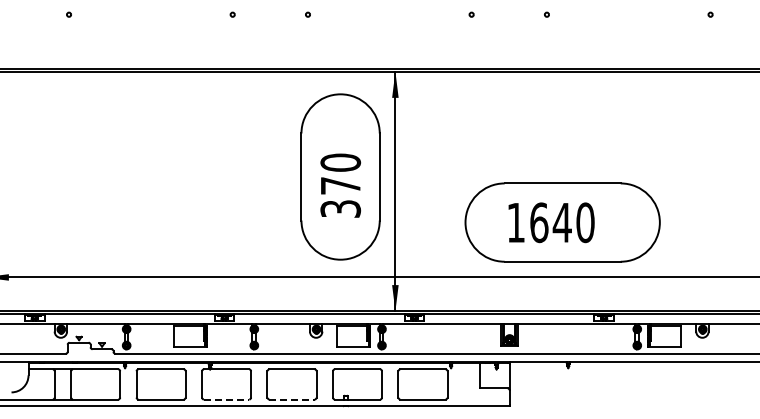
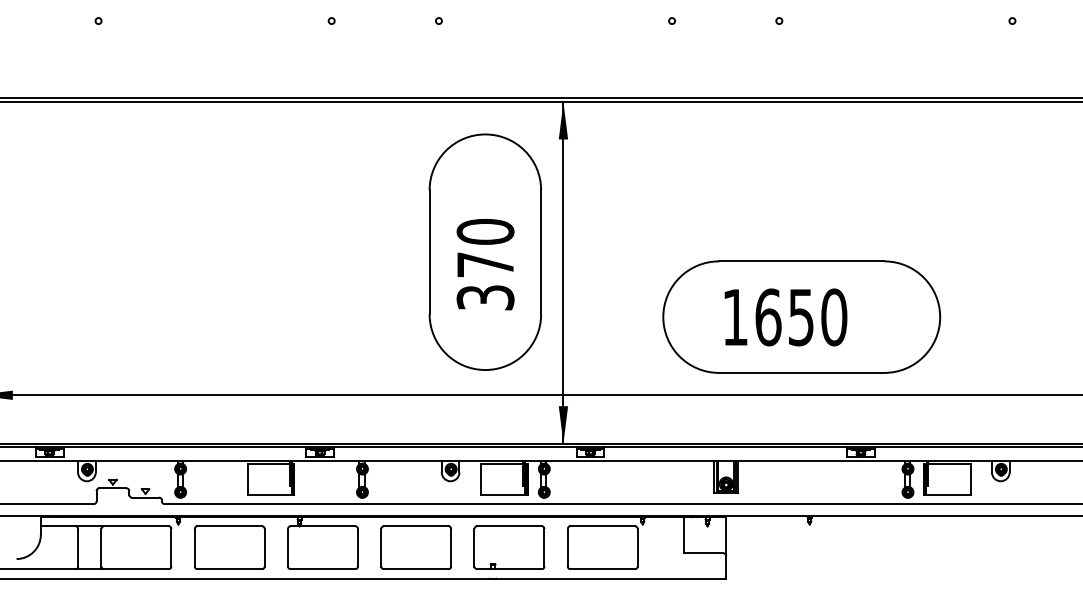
text: (561, 223) -> (800, 318), 1640 -> 1650
line: (226, 399) -> (322, 569), dashed -> solid
line: (292, 399) -> (416, 569), dashed -> solid

